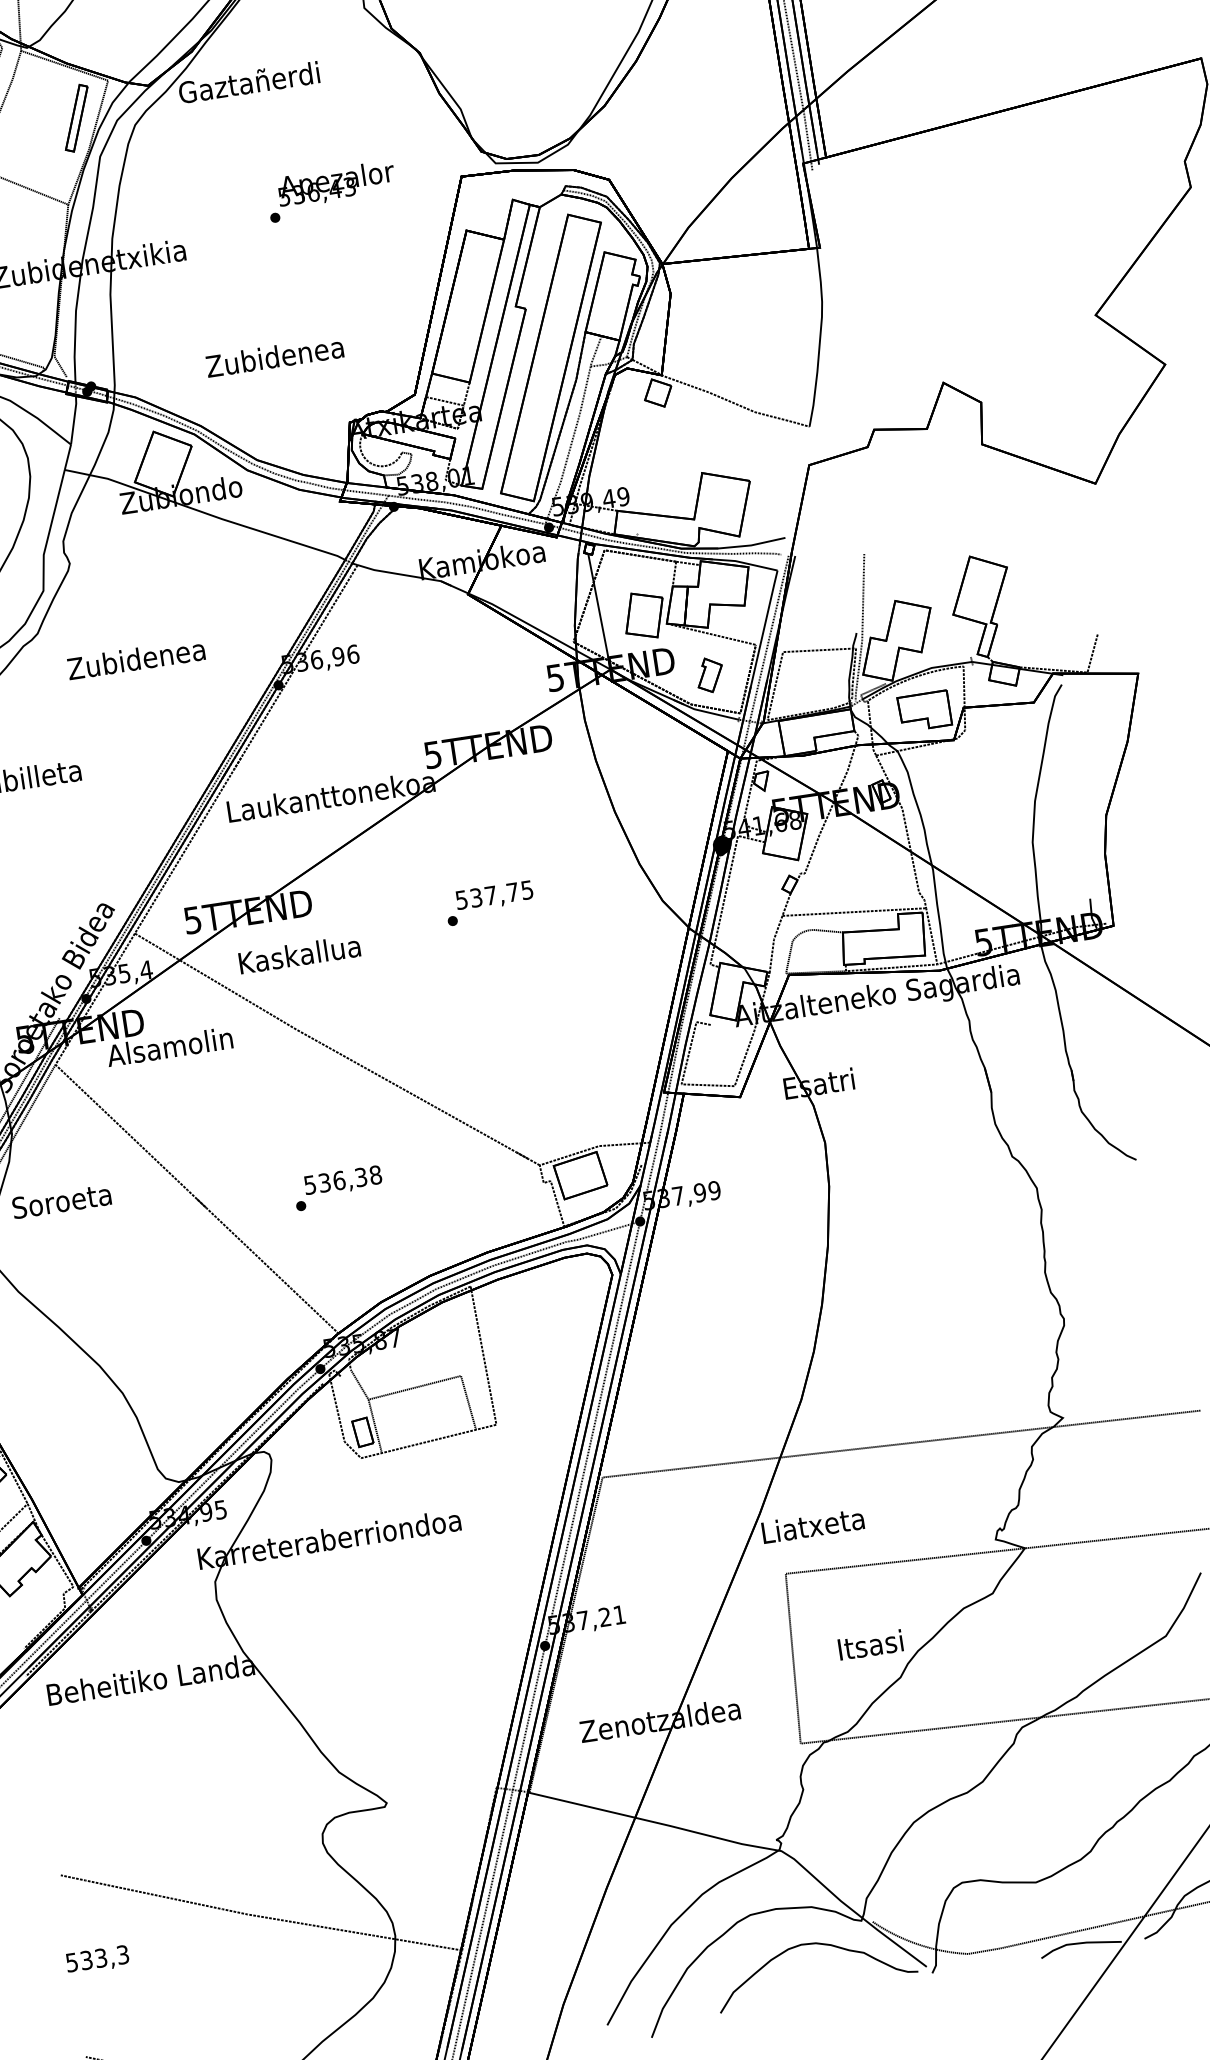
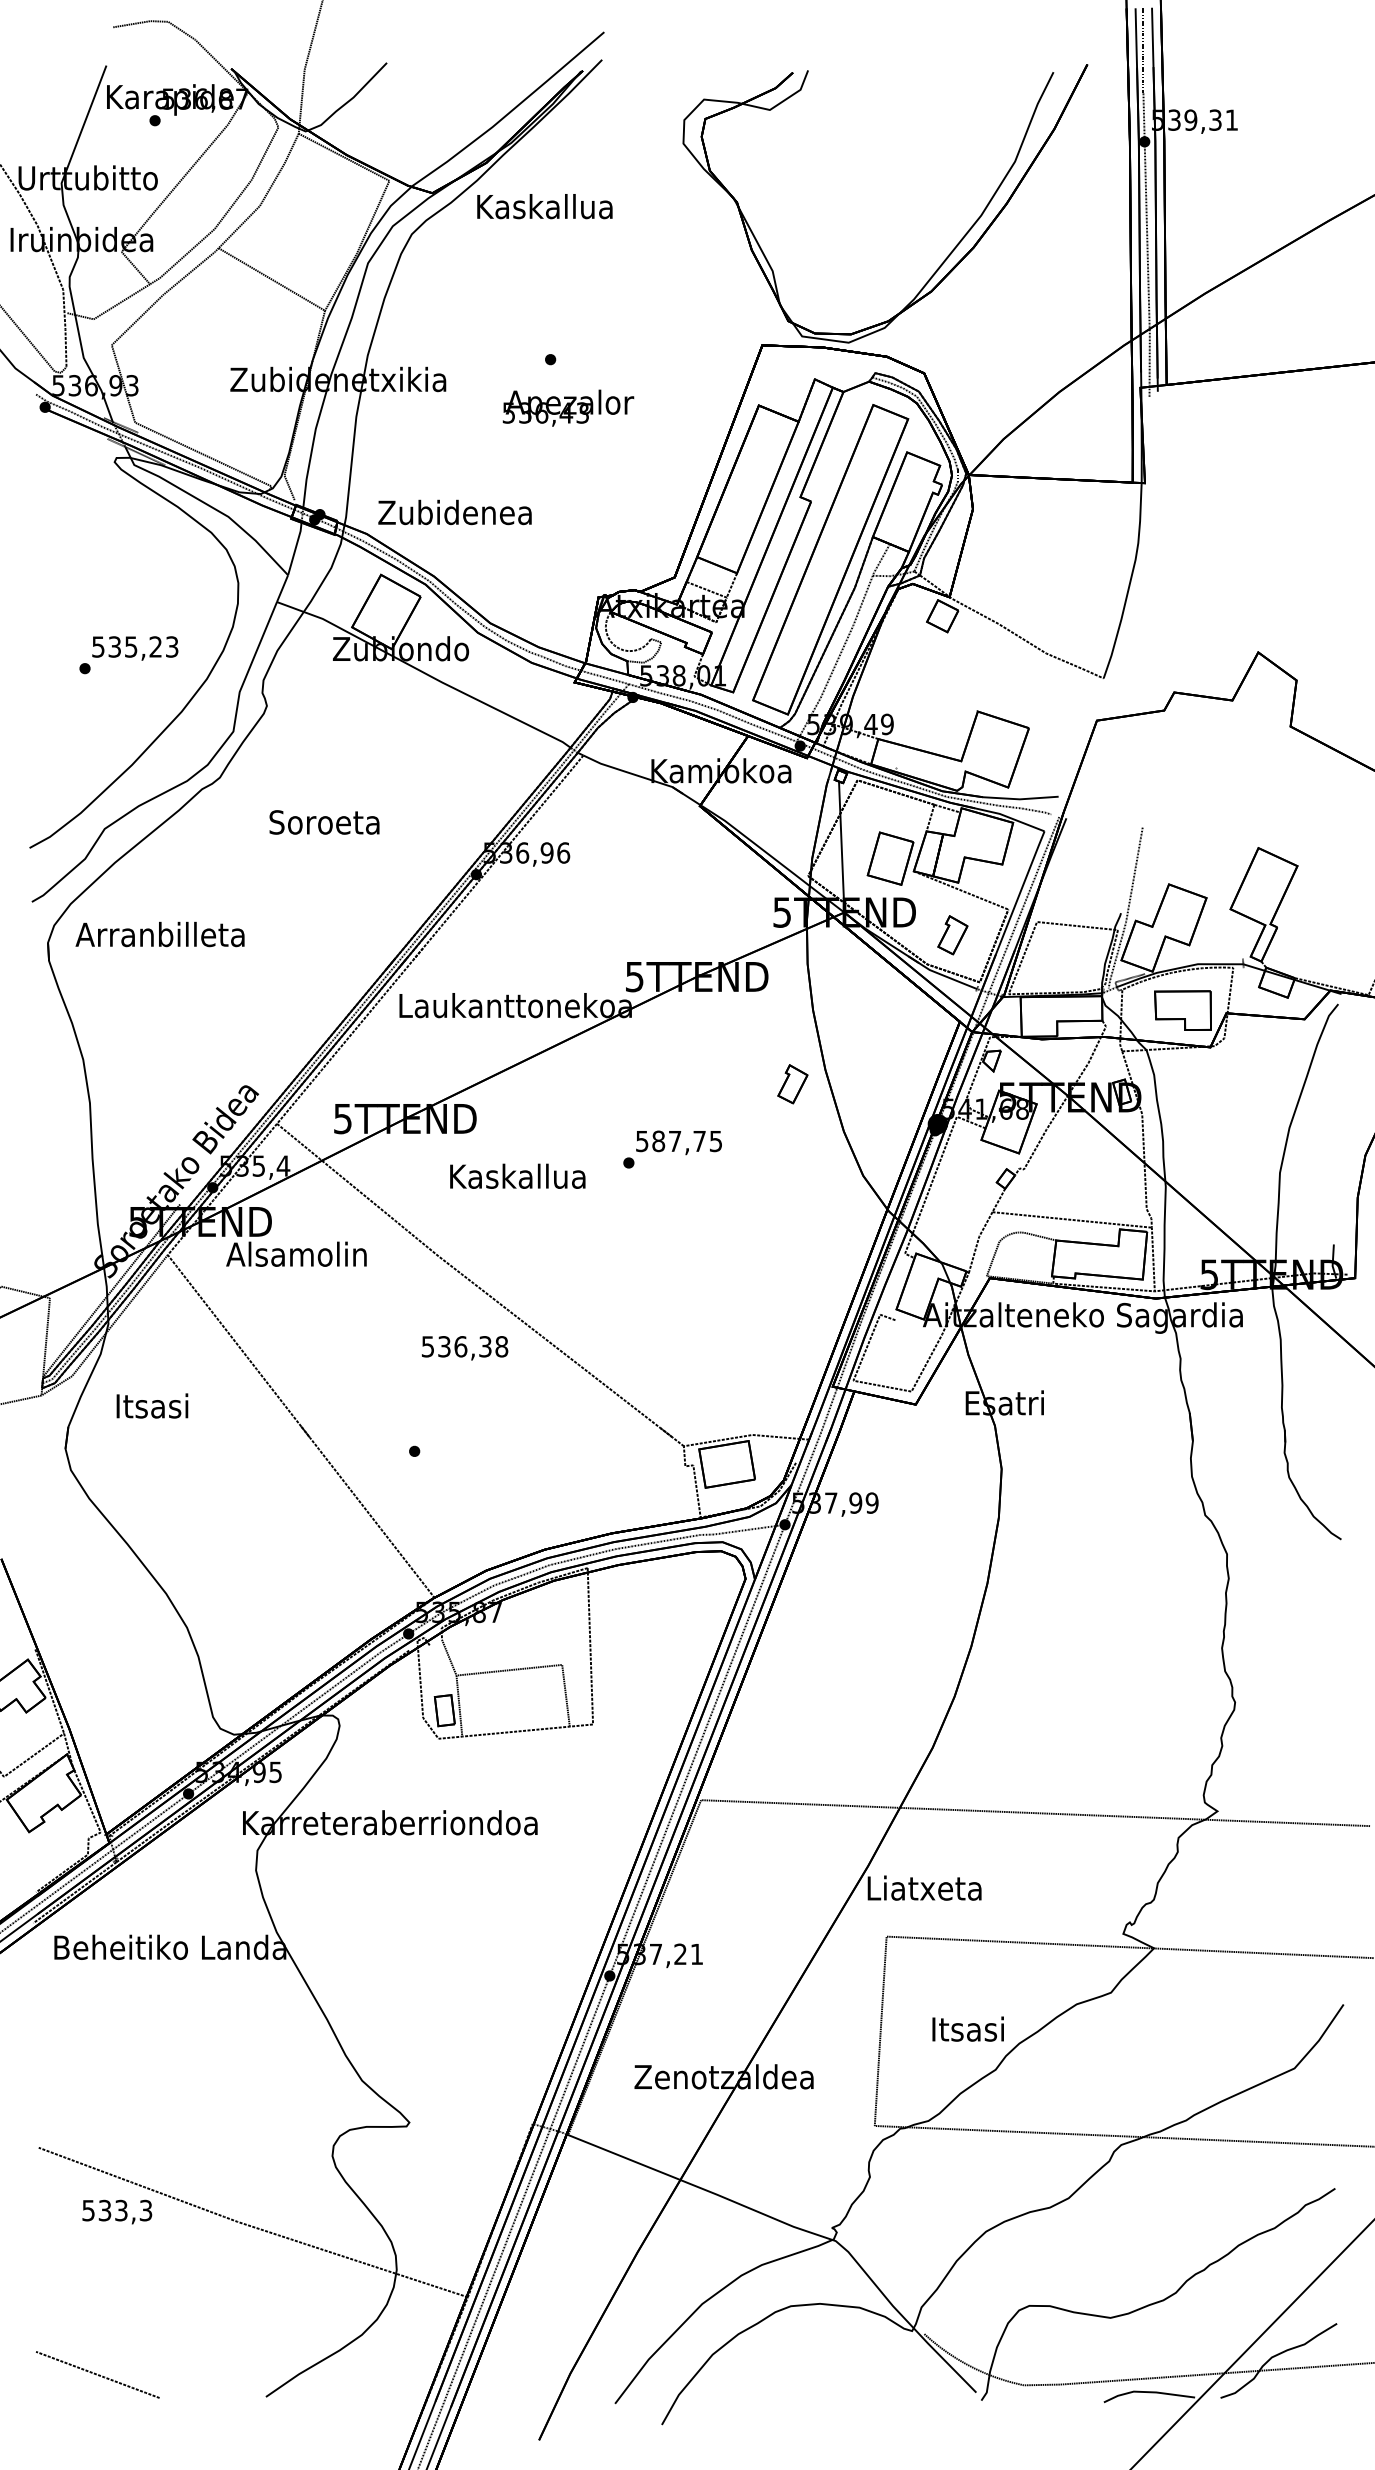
text: (248, 82) -> (543, 206), Gaztañerdi -> Kaskallua
part: (76, 117) -> (348, 216), removed
text: (336, 183) -> (568, 407), moved
text: (274, 356) -> (454, 512), moved
text: (135, 658) -> (323, 821), Zubidenea -> Soroeta
part: (587, 829) -> (792, 1084), added
text: (476, 897) -> (658, 1141), 537,75 -> 587,75
text: (299, 953) -> (517, 1175), moved
text: (343, 1181) -> (465, 1348), moved
text: (61, 1200) -> (151, 1405), Soroeta -> Itsasi
curve: (816, 1944) -> (858, 2349), removed
text: (97, 1959) -> (117, 2211), moved

